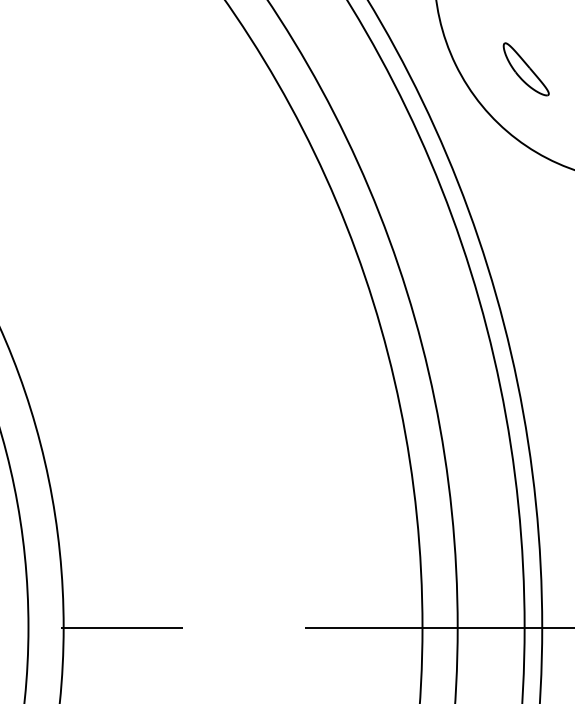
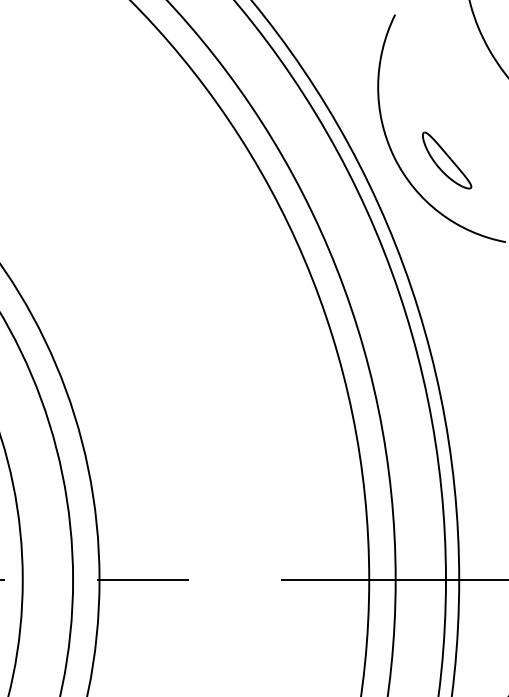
part: (526, 69) -> (447, 160), size x1.43

